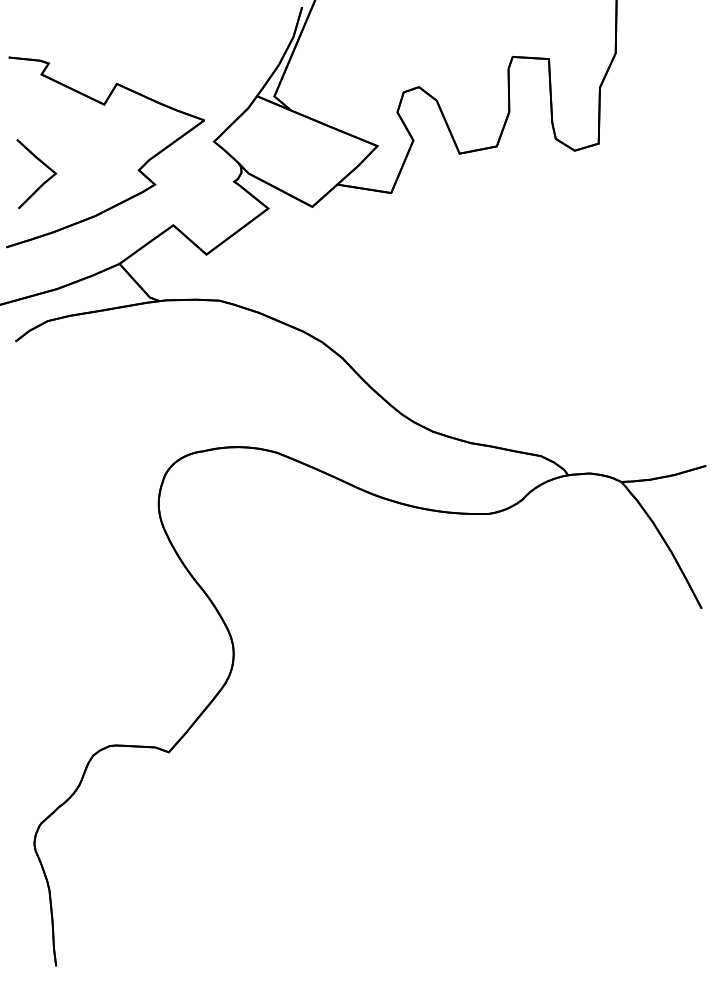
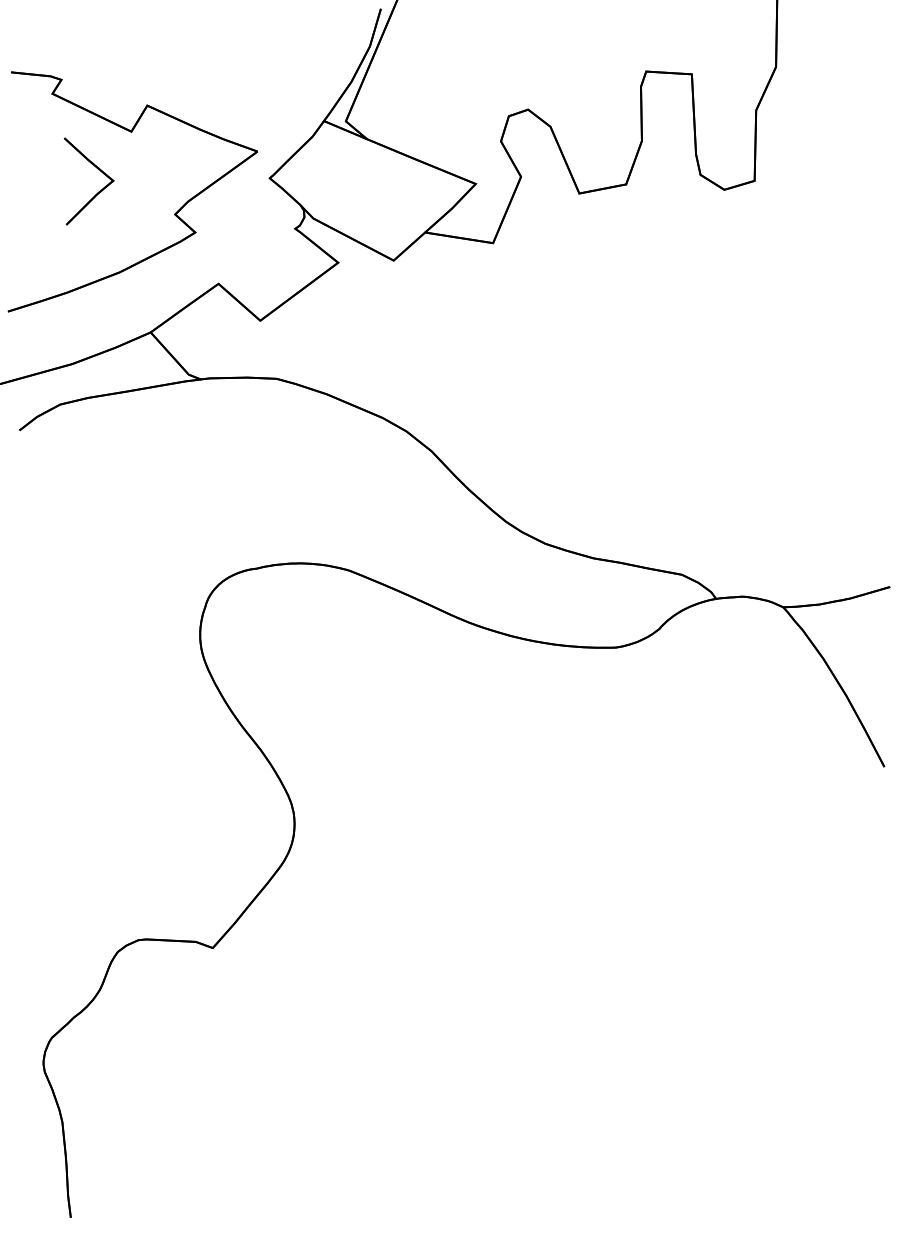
part: (44, 181) -> (98, 190), moved

